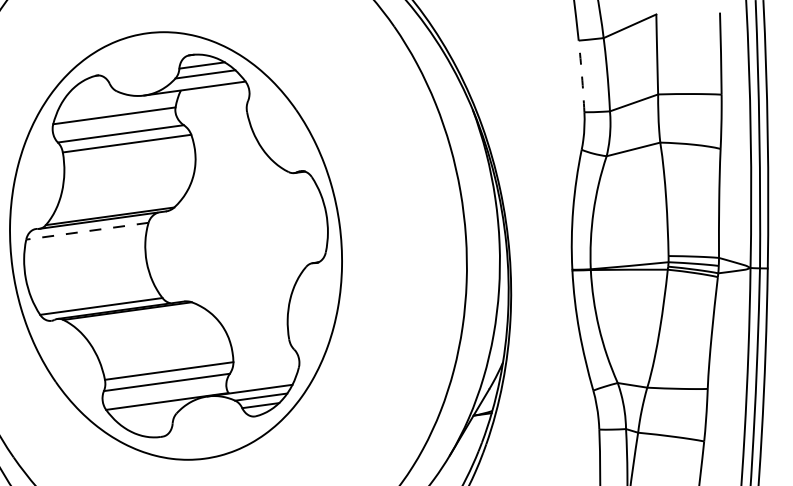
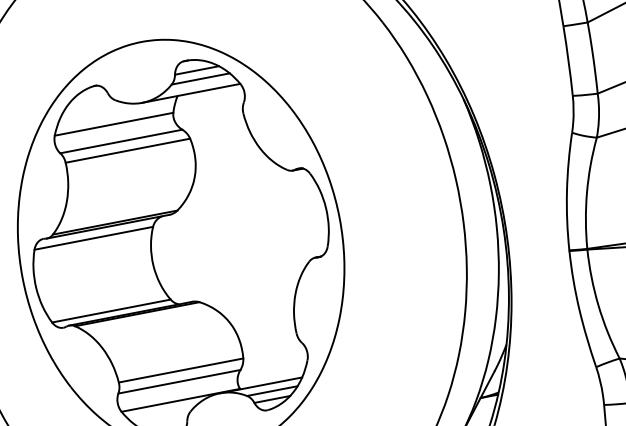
arc: (582, 76) -> (569, 61), dashed -> solid
line: (87, 231) -> (93, 238), dashed -> solid

